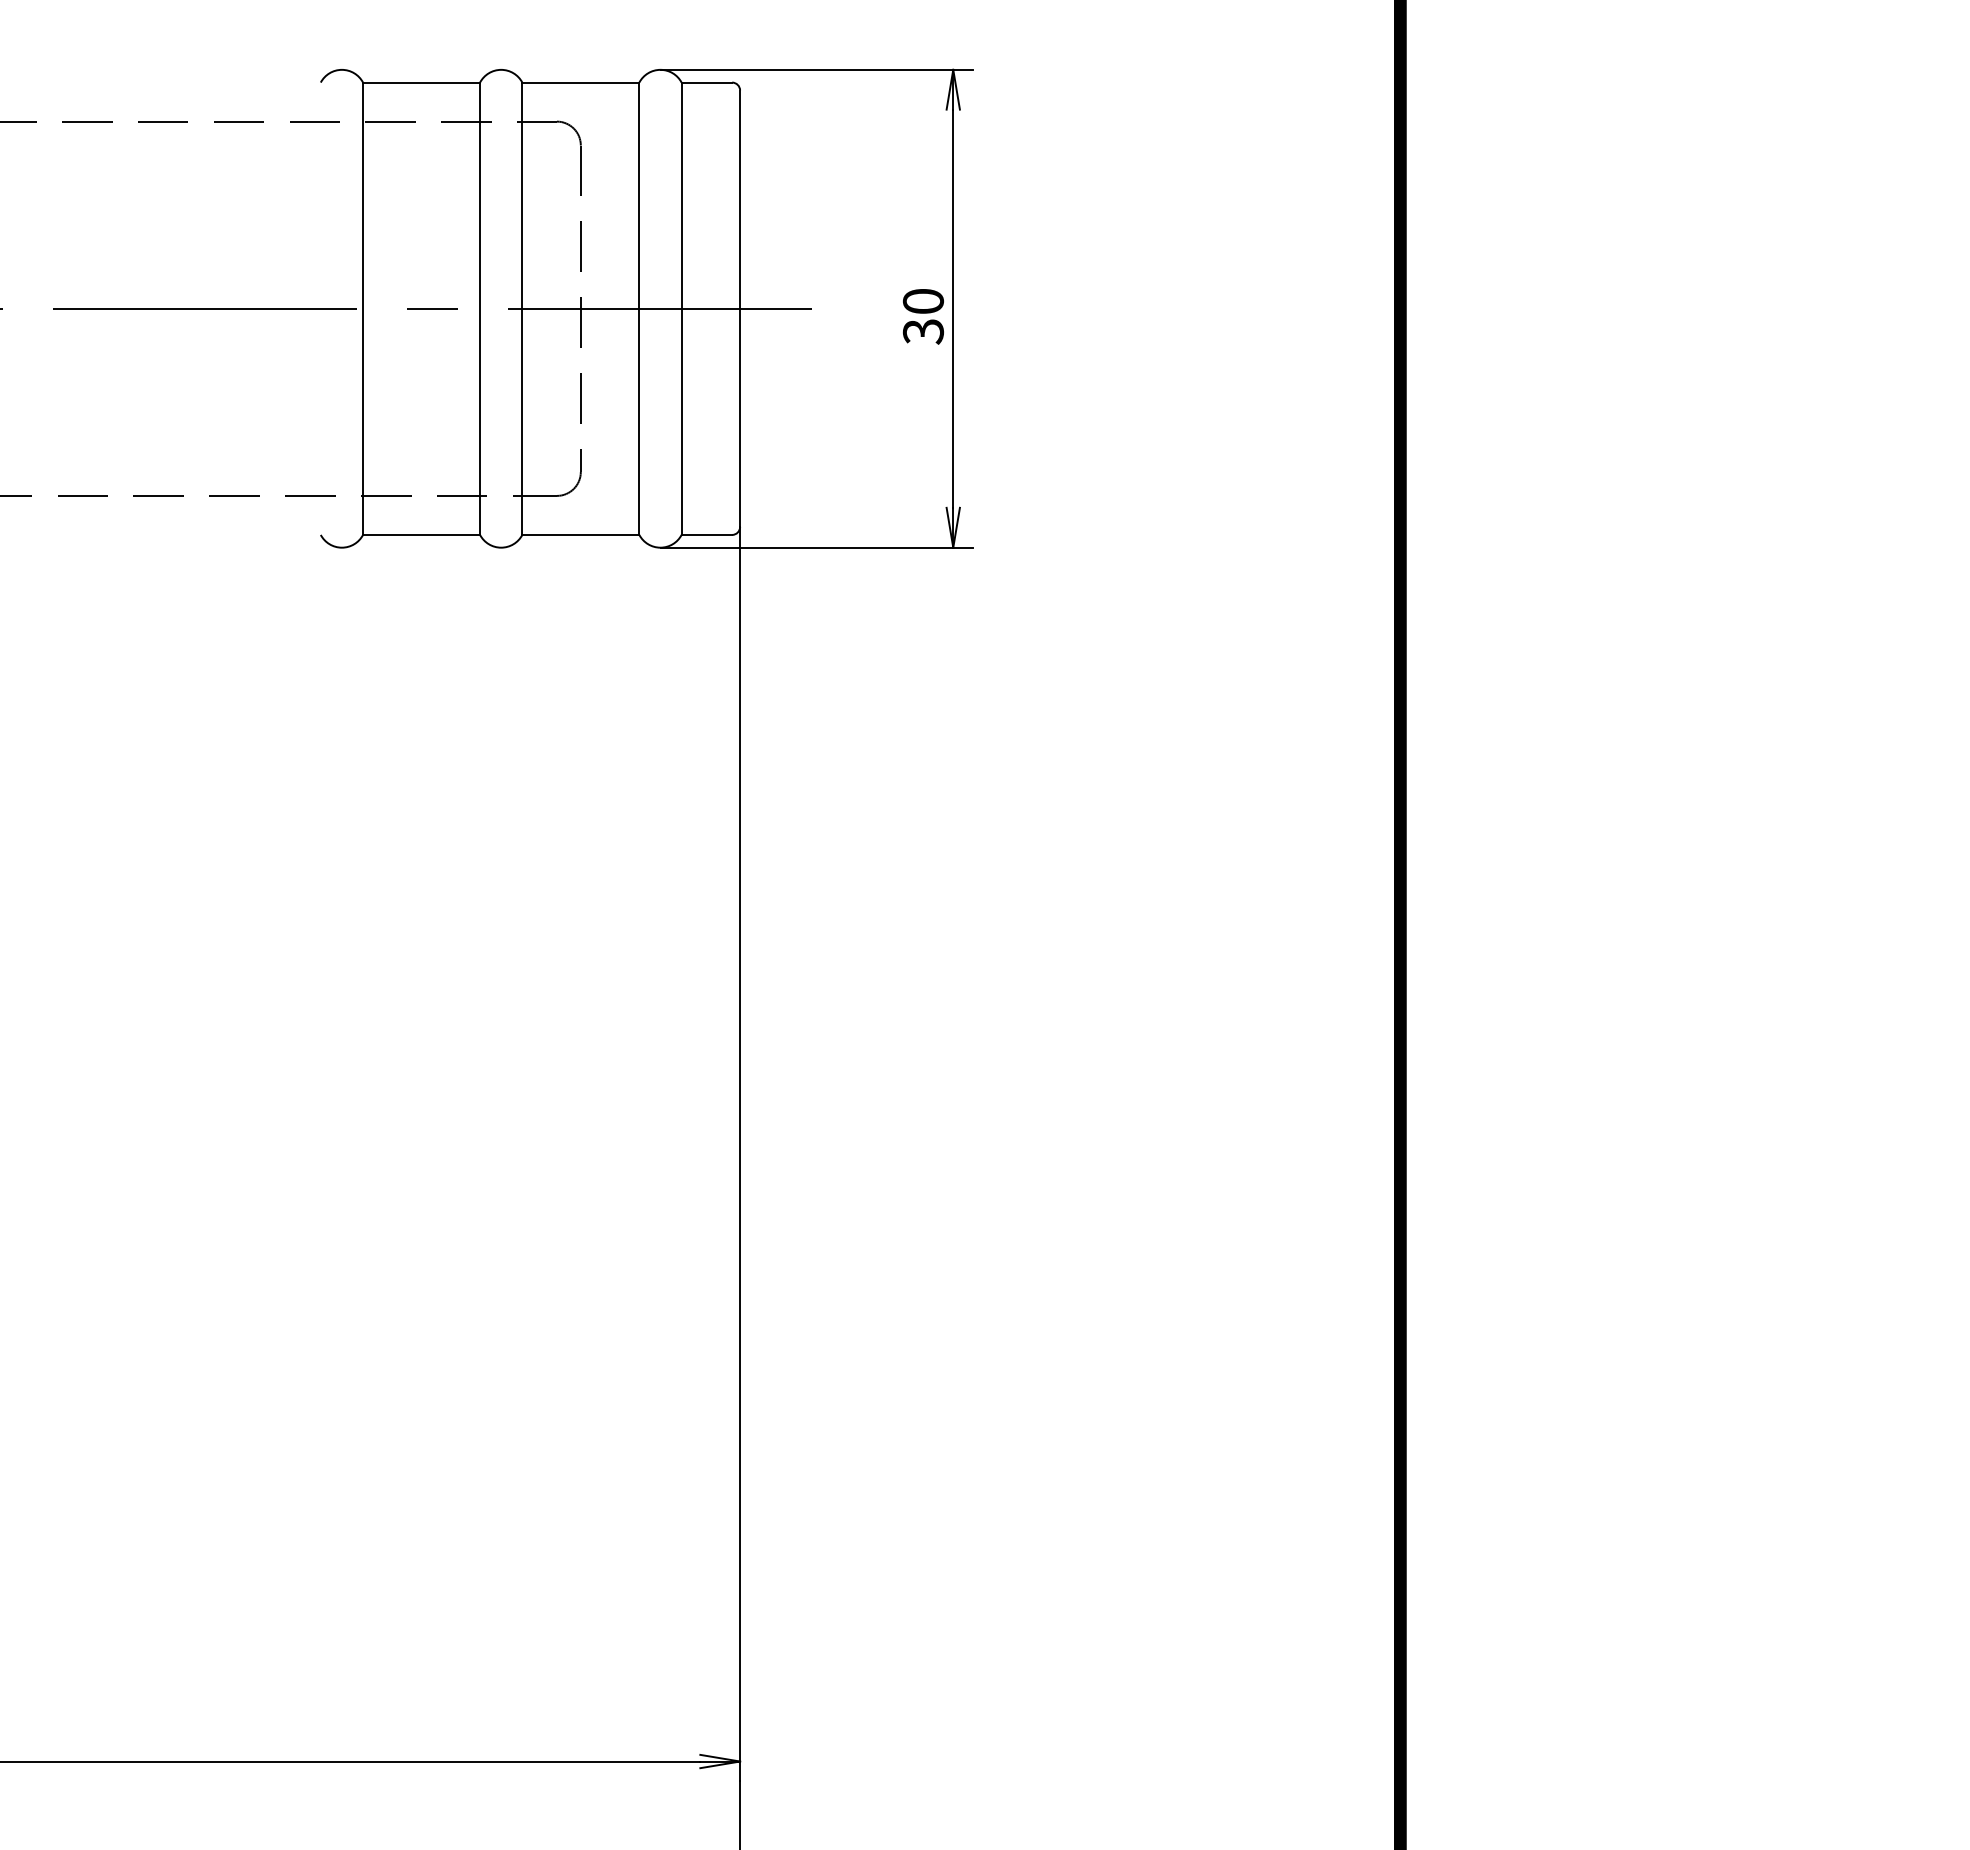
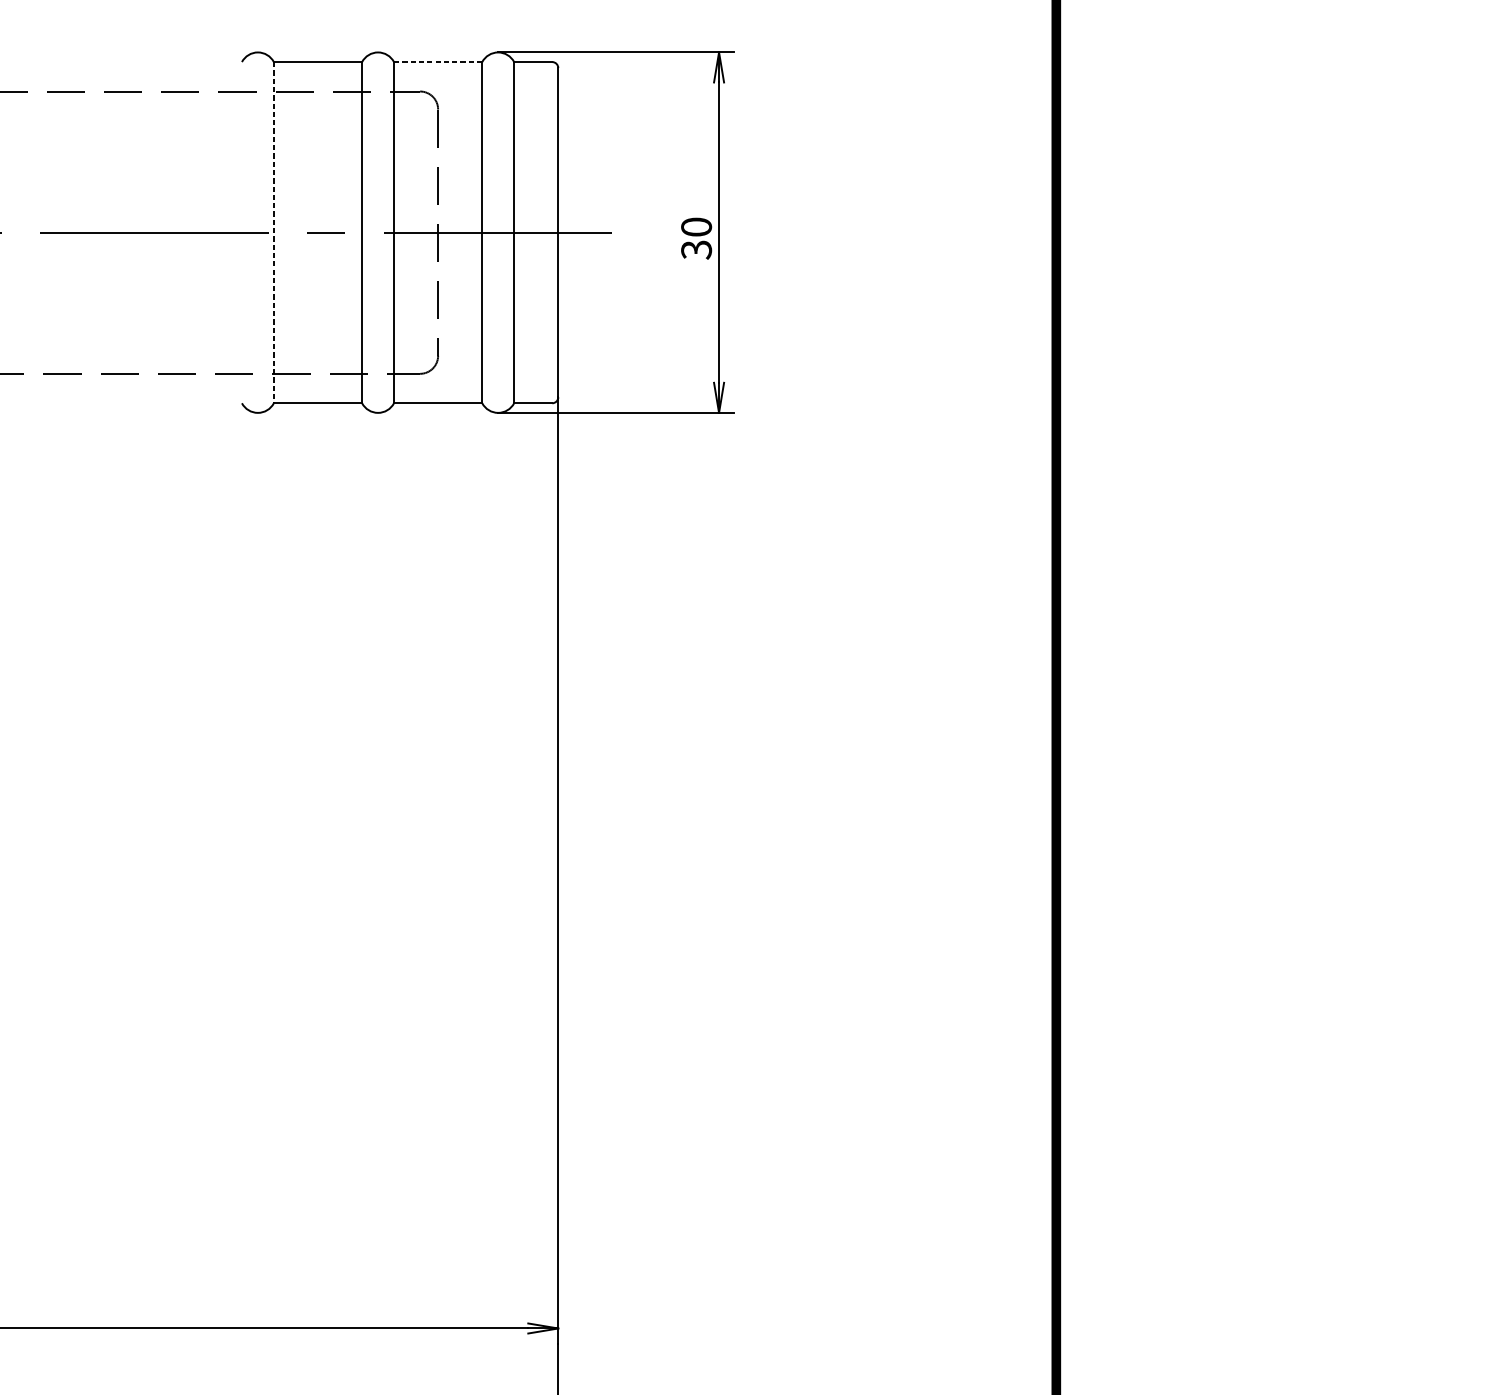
line: (580, 82) -> (437, 62), solid -> dashed
line: (363, 309) -> (274, 233), solid -> dashed

